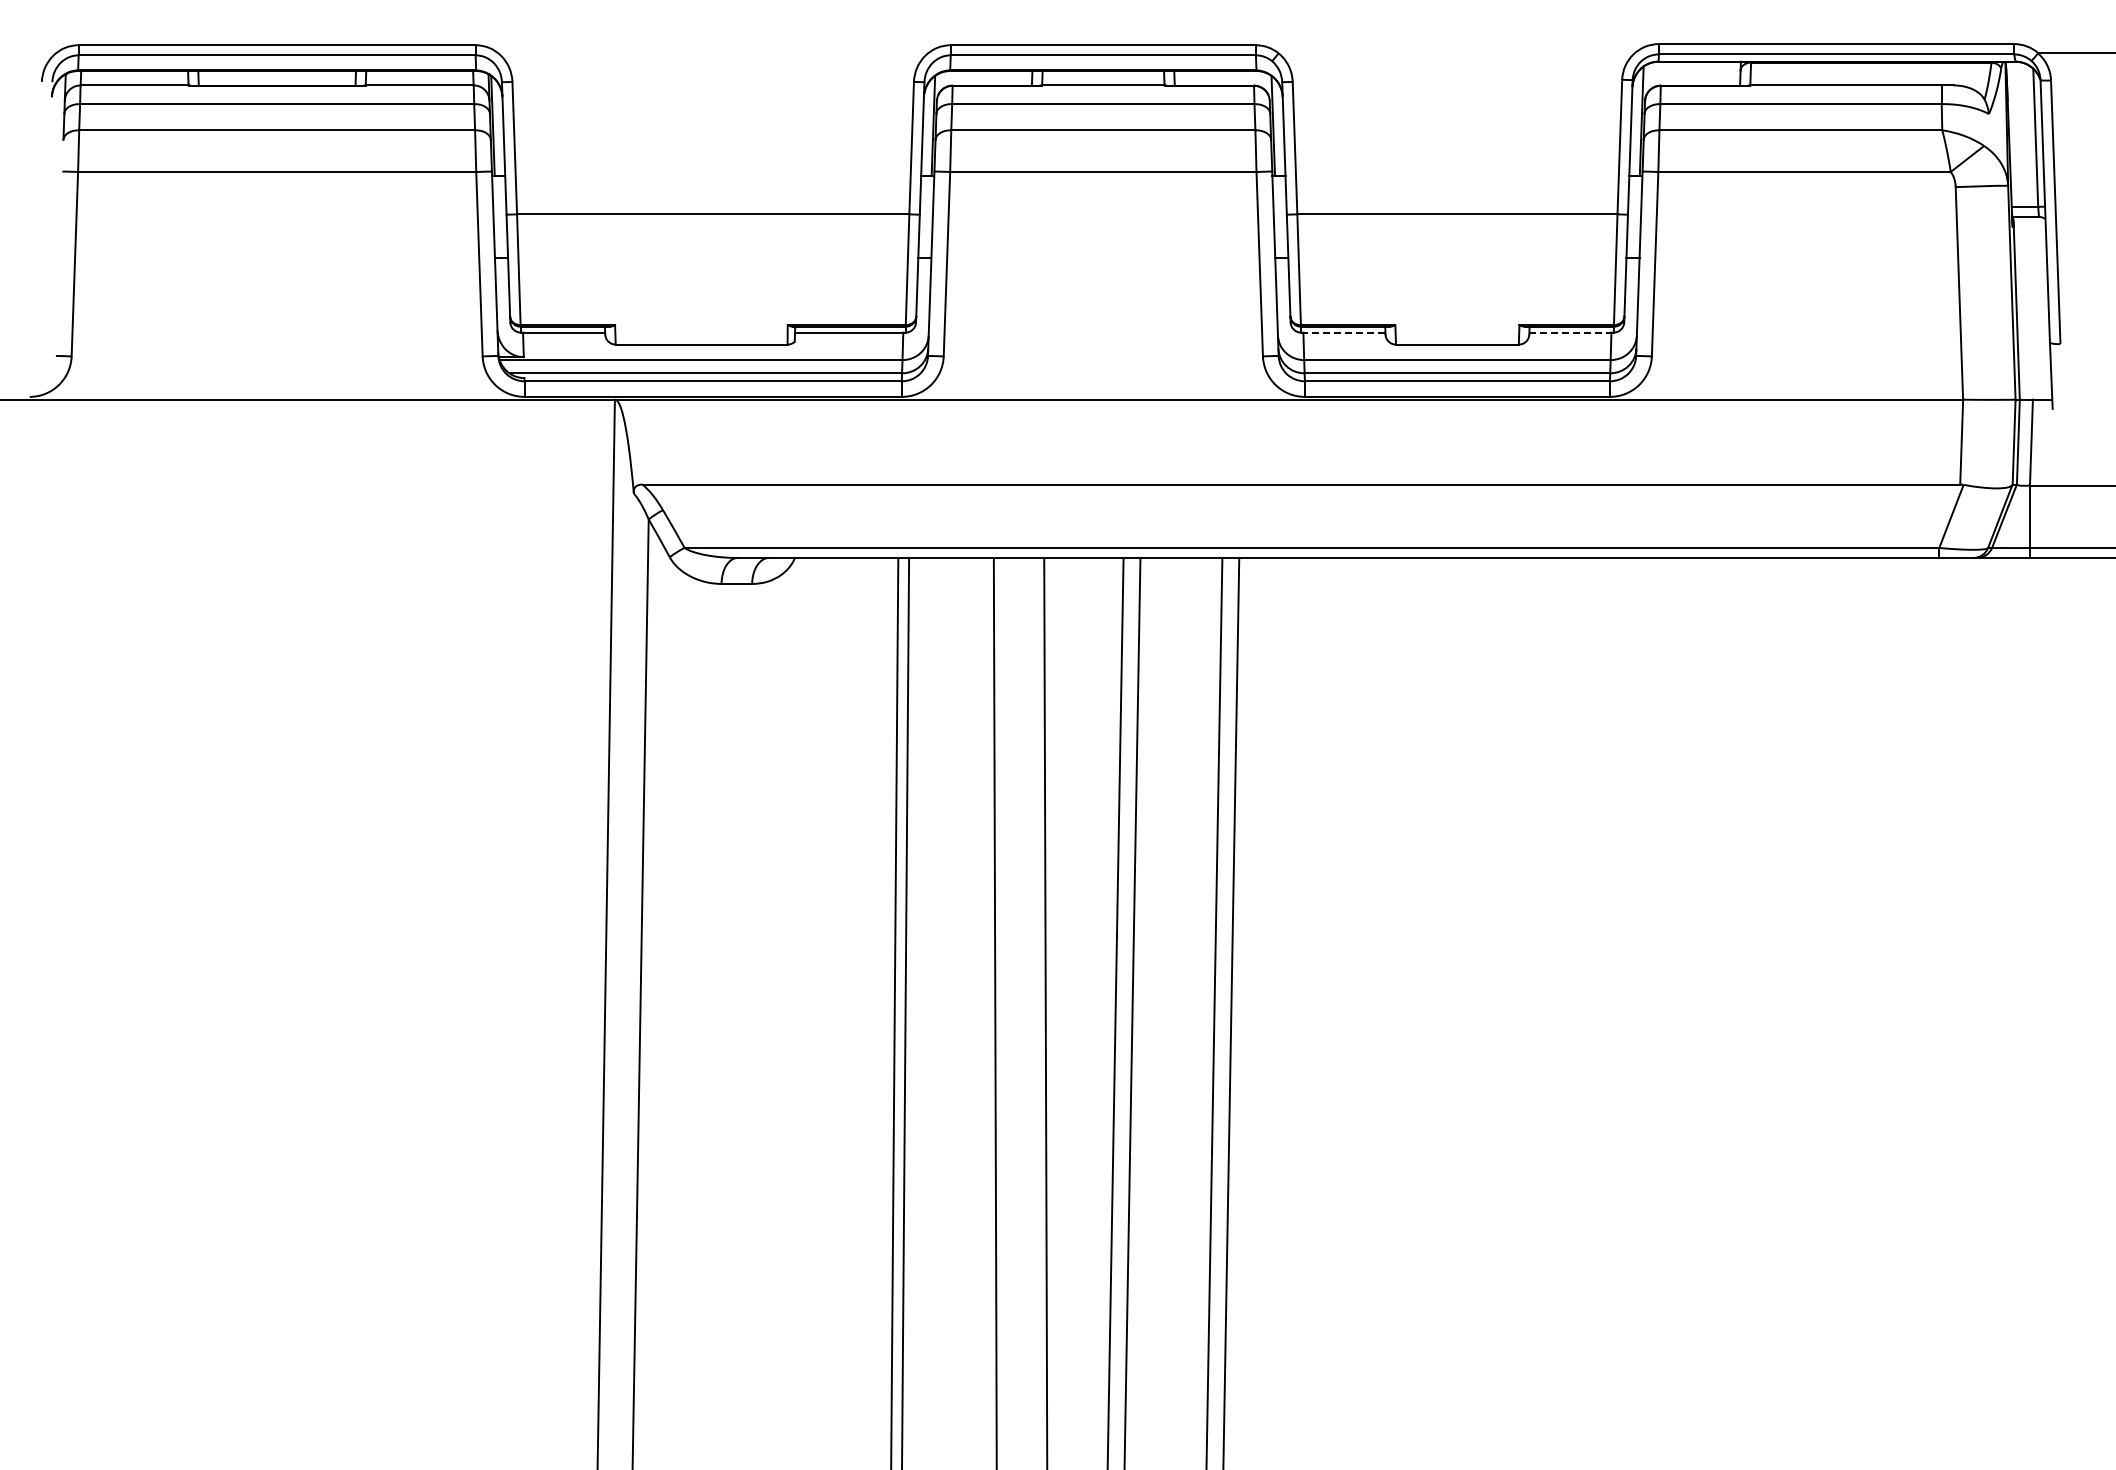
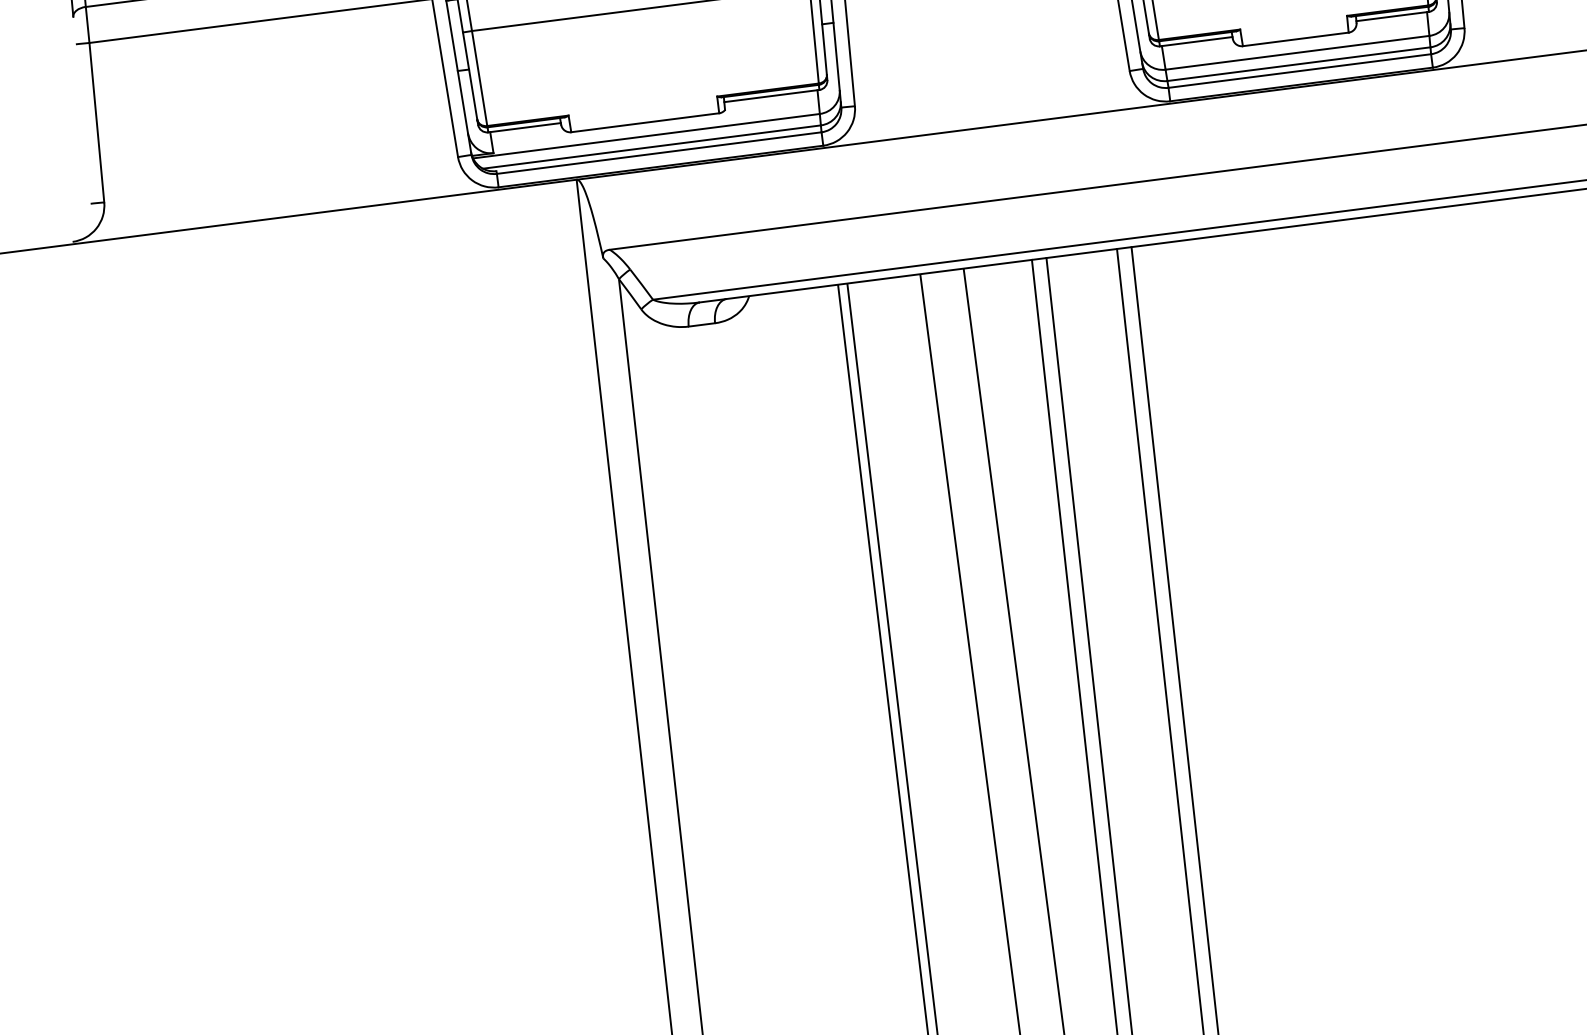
line: (1343, 332) -> (1196, 41), dashed -> solid
line: (1572, 332) -> (1393, 16), dashed -> solid

